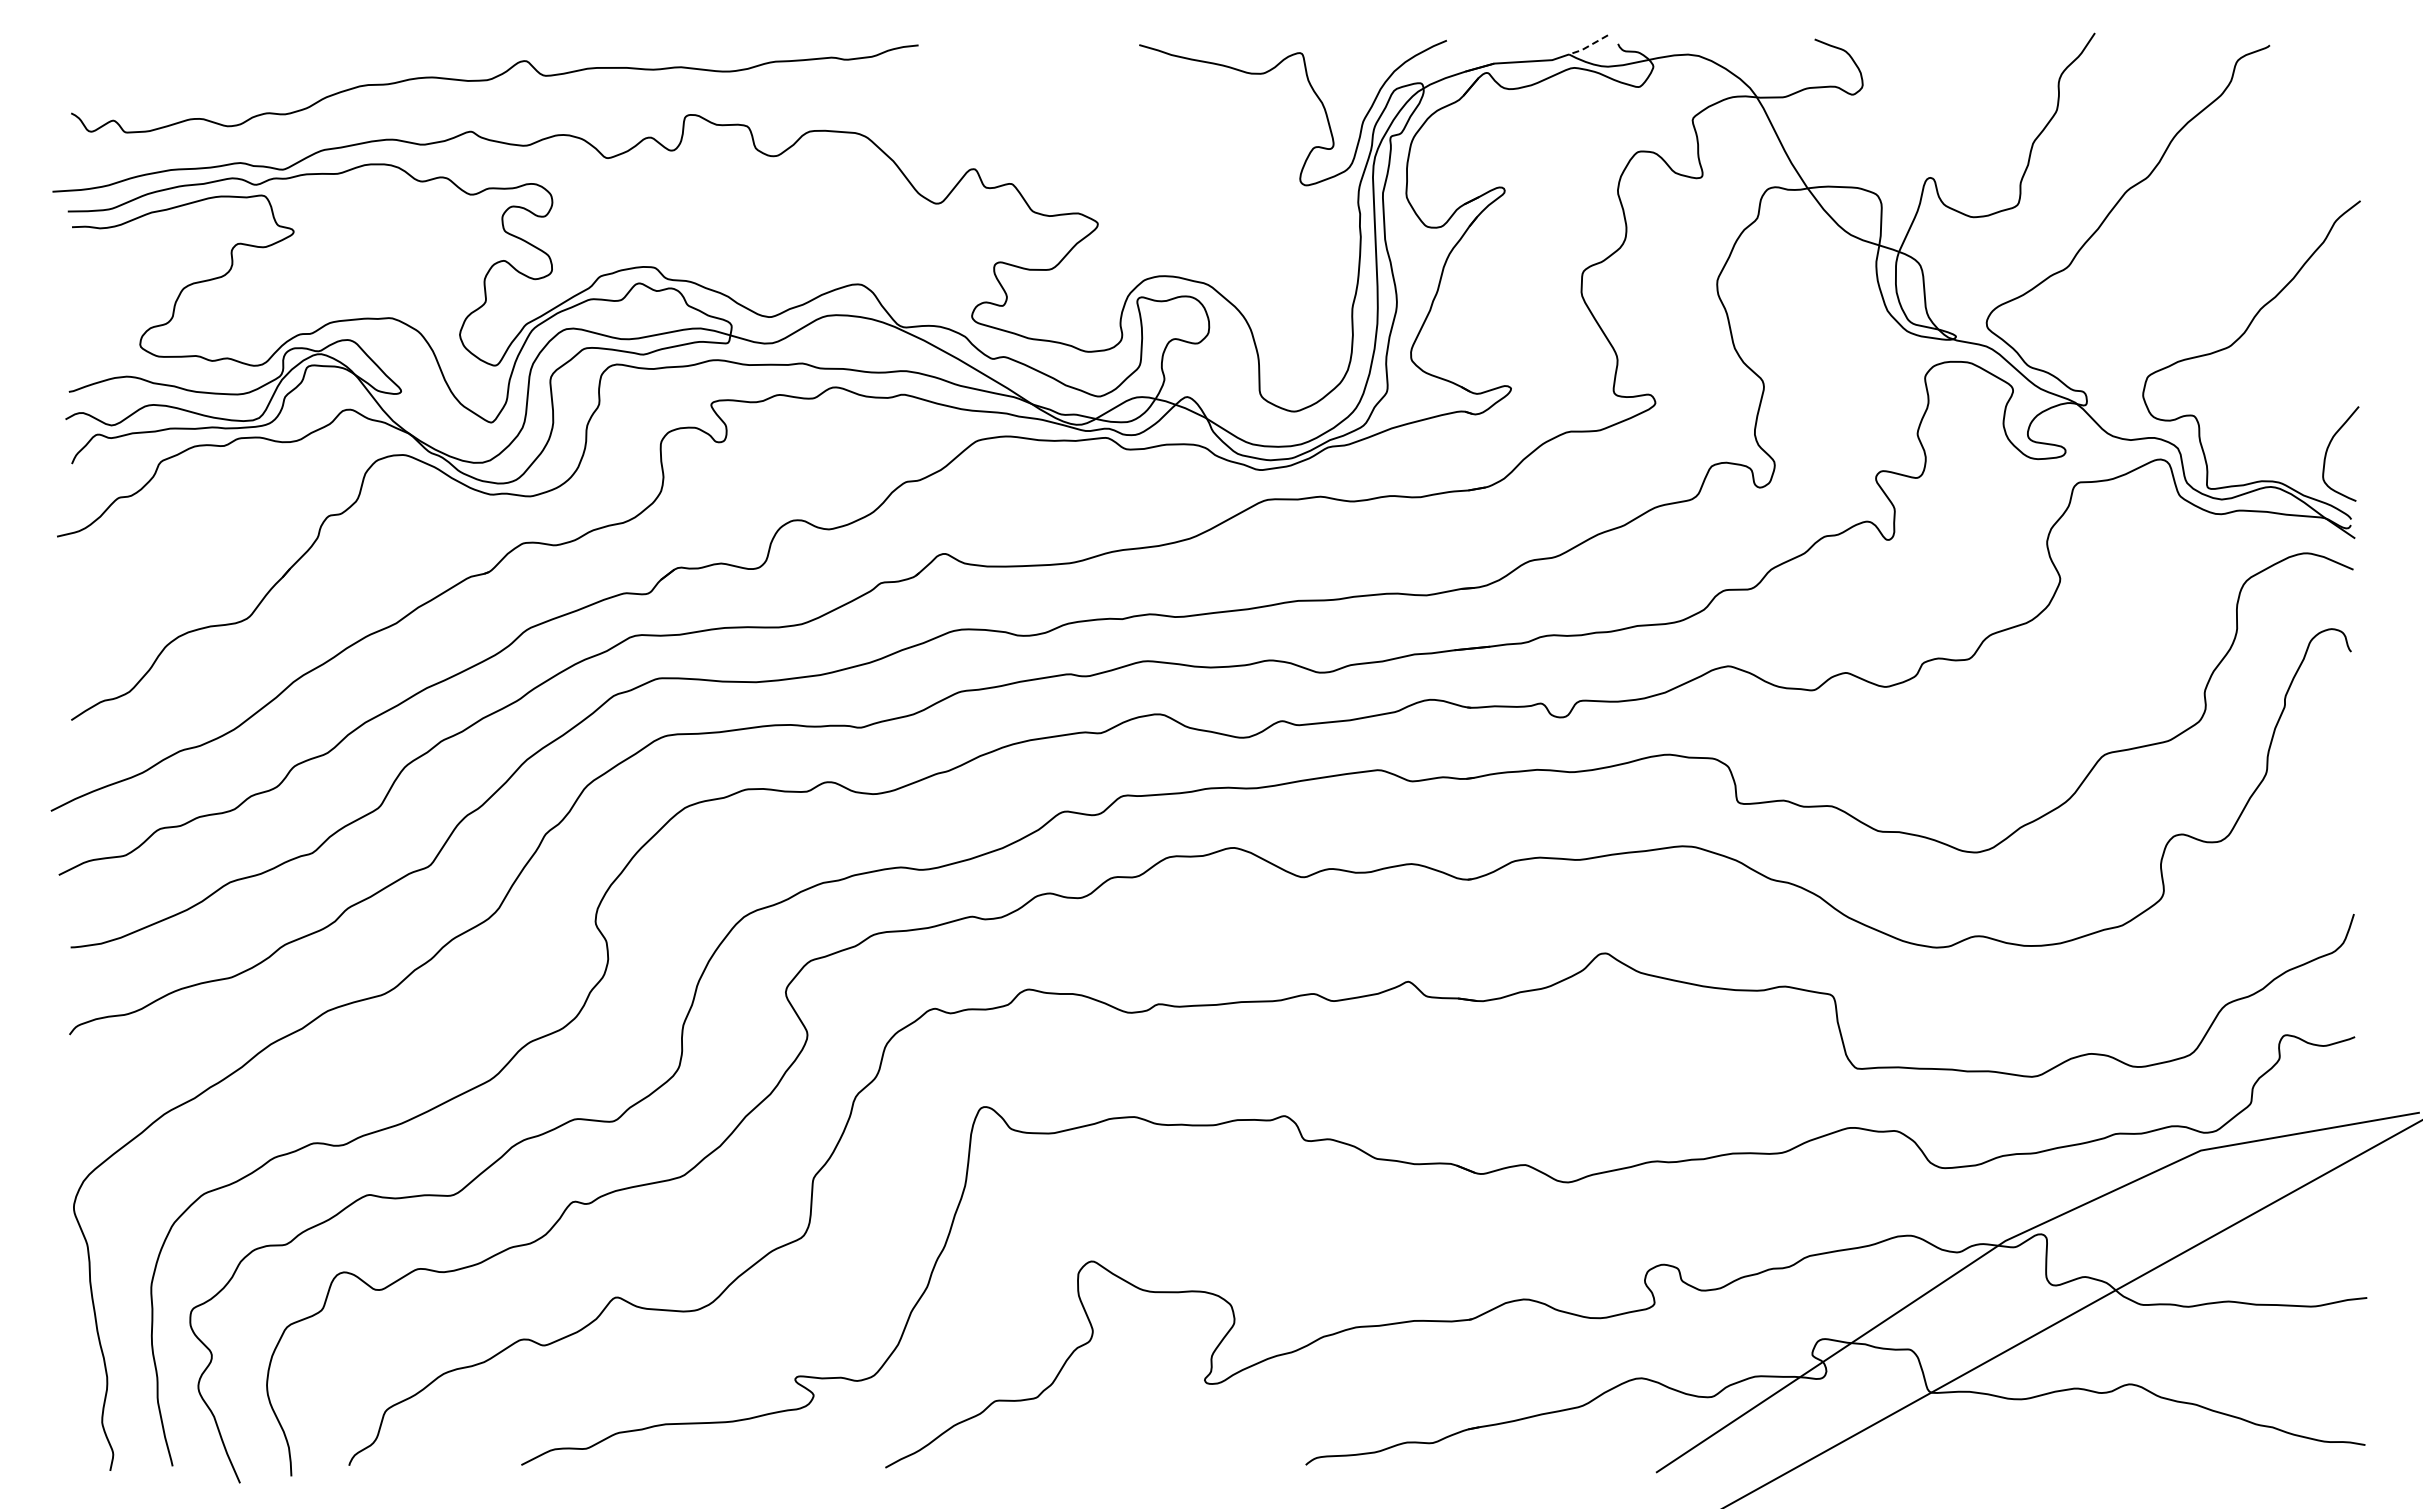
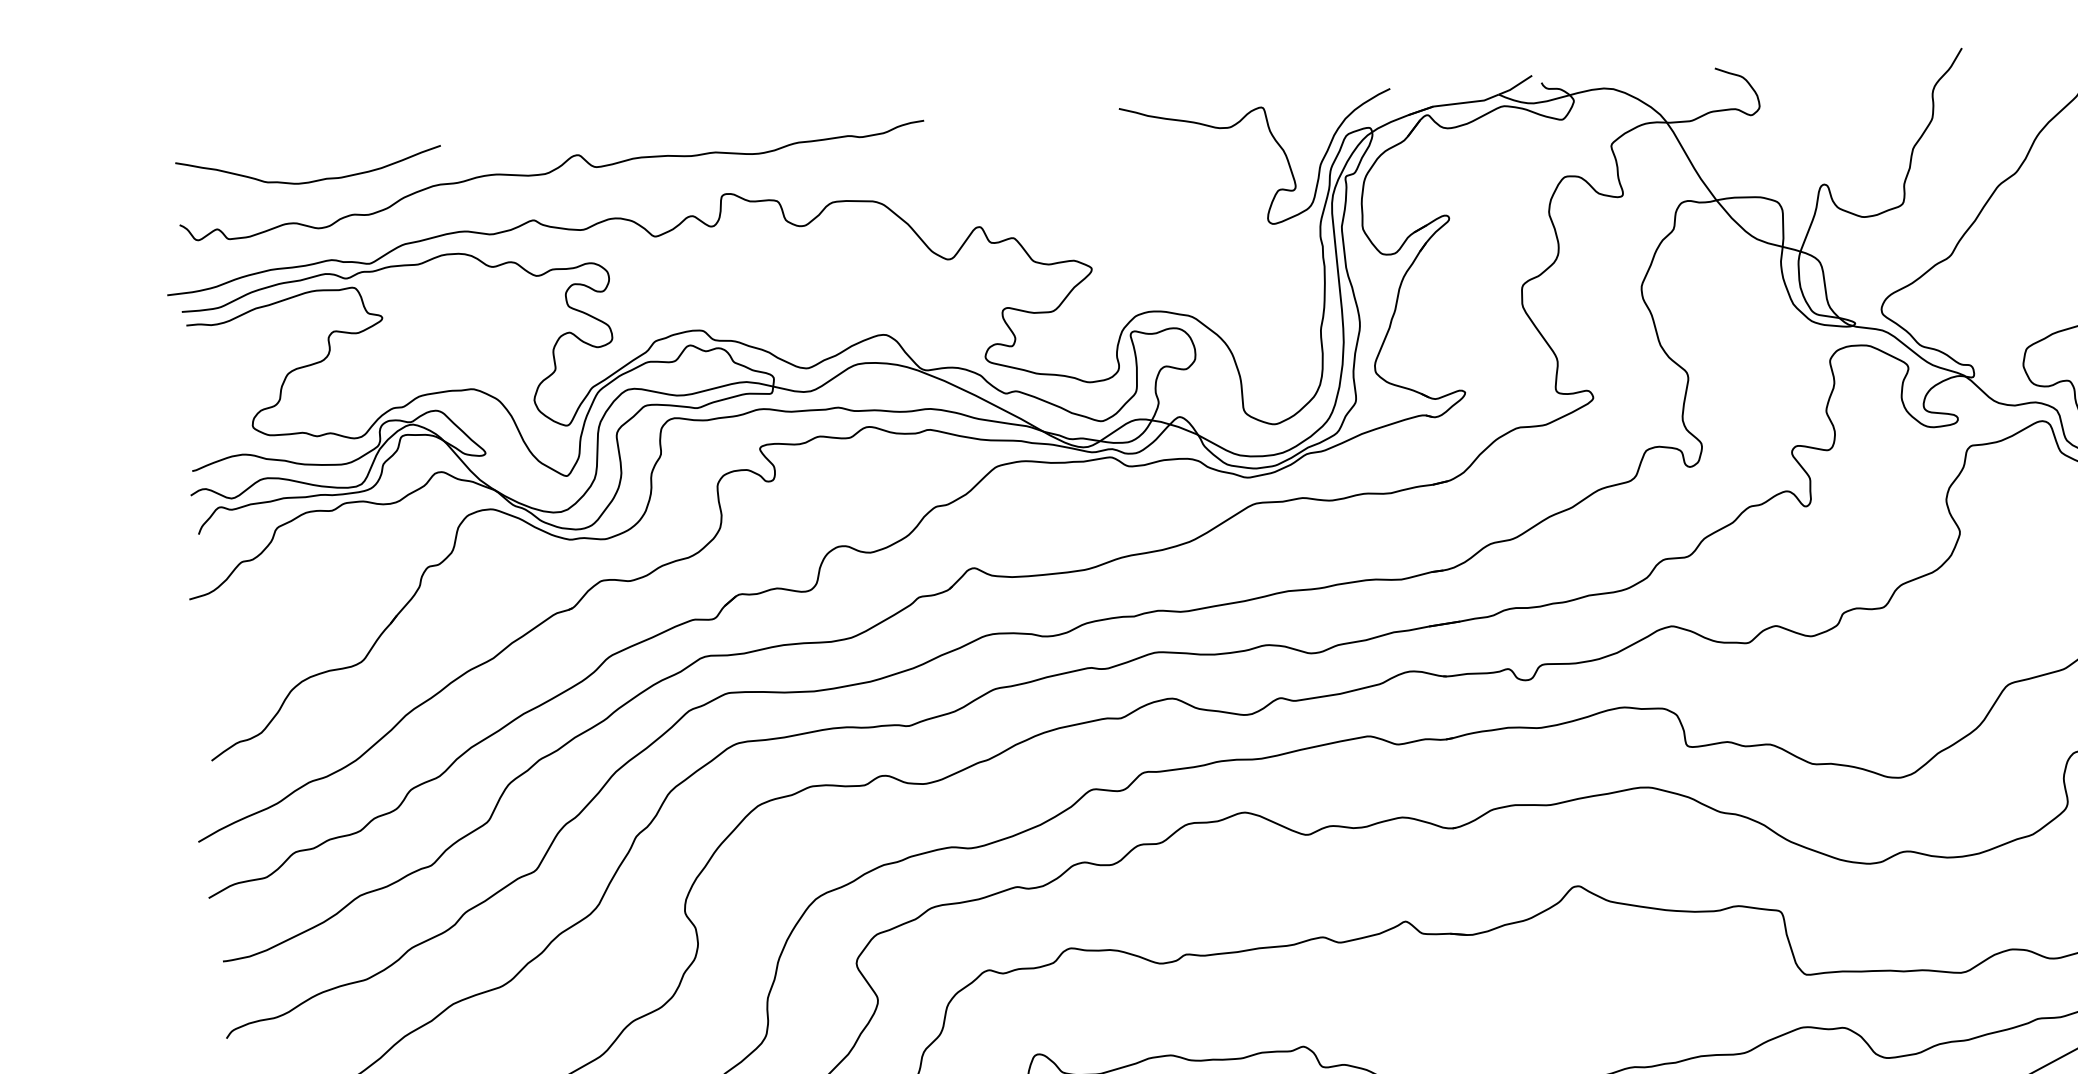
line: (1588, 46) -> (1515, 86), dashed -> solid
curve: (220, 72) -> (309, 181), added

